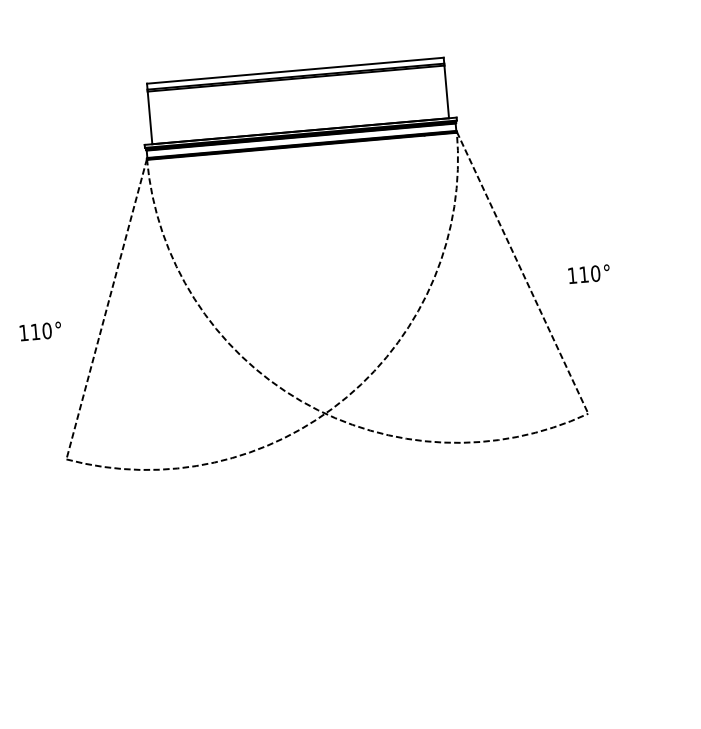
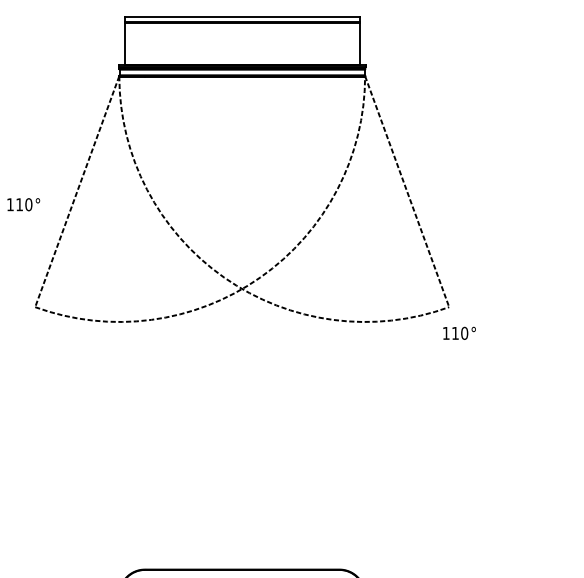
text: (589, 273) -> (459, 332), moved

